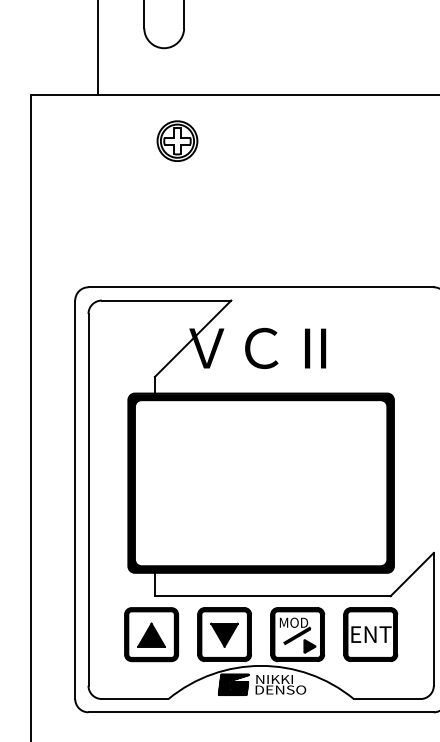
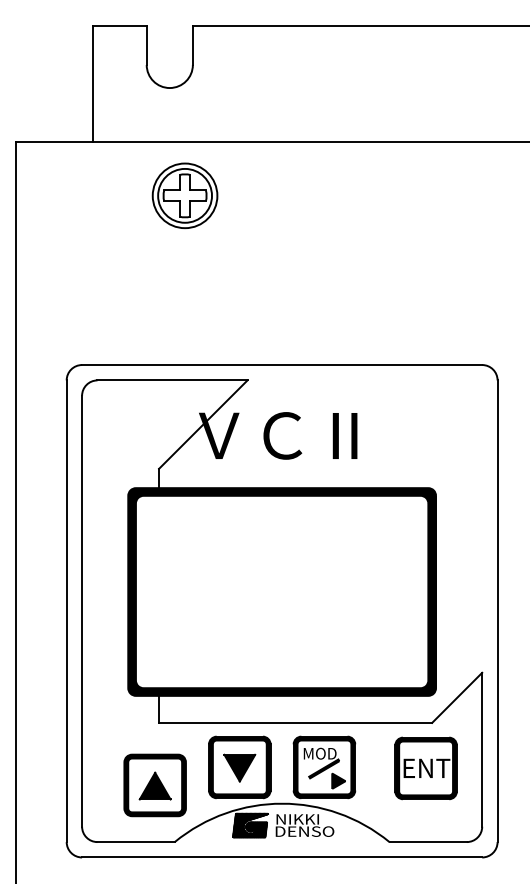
part: (177, 140) -> (185, 195), size x1.4
part: (150, 634) -> (154, 785), moved
part: (370, 634) -> (425, 768), moved

